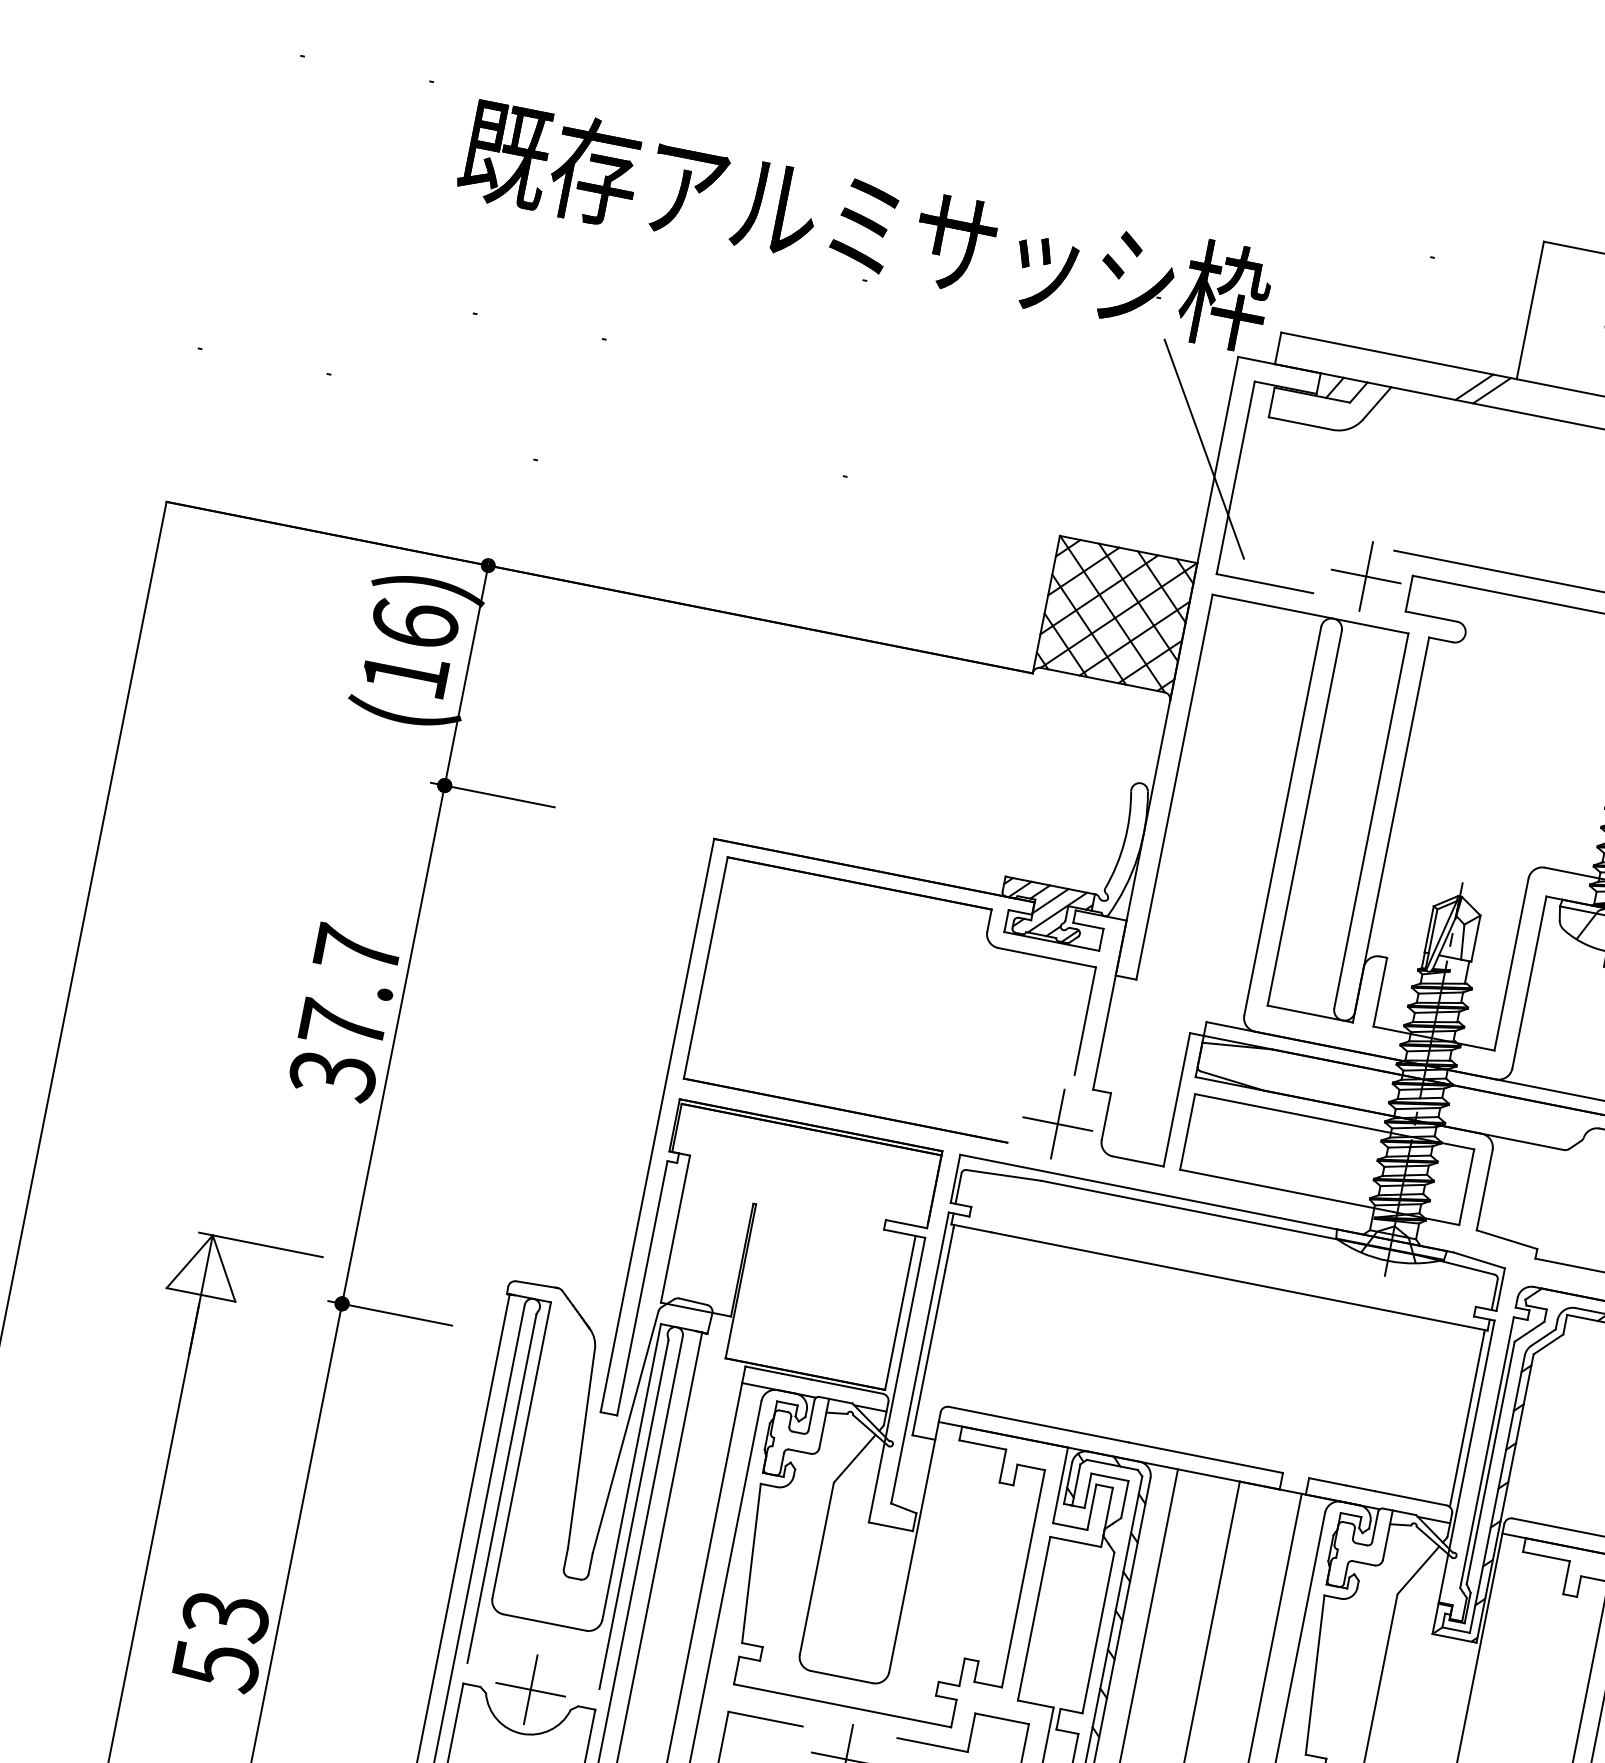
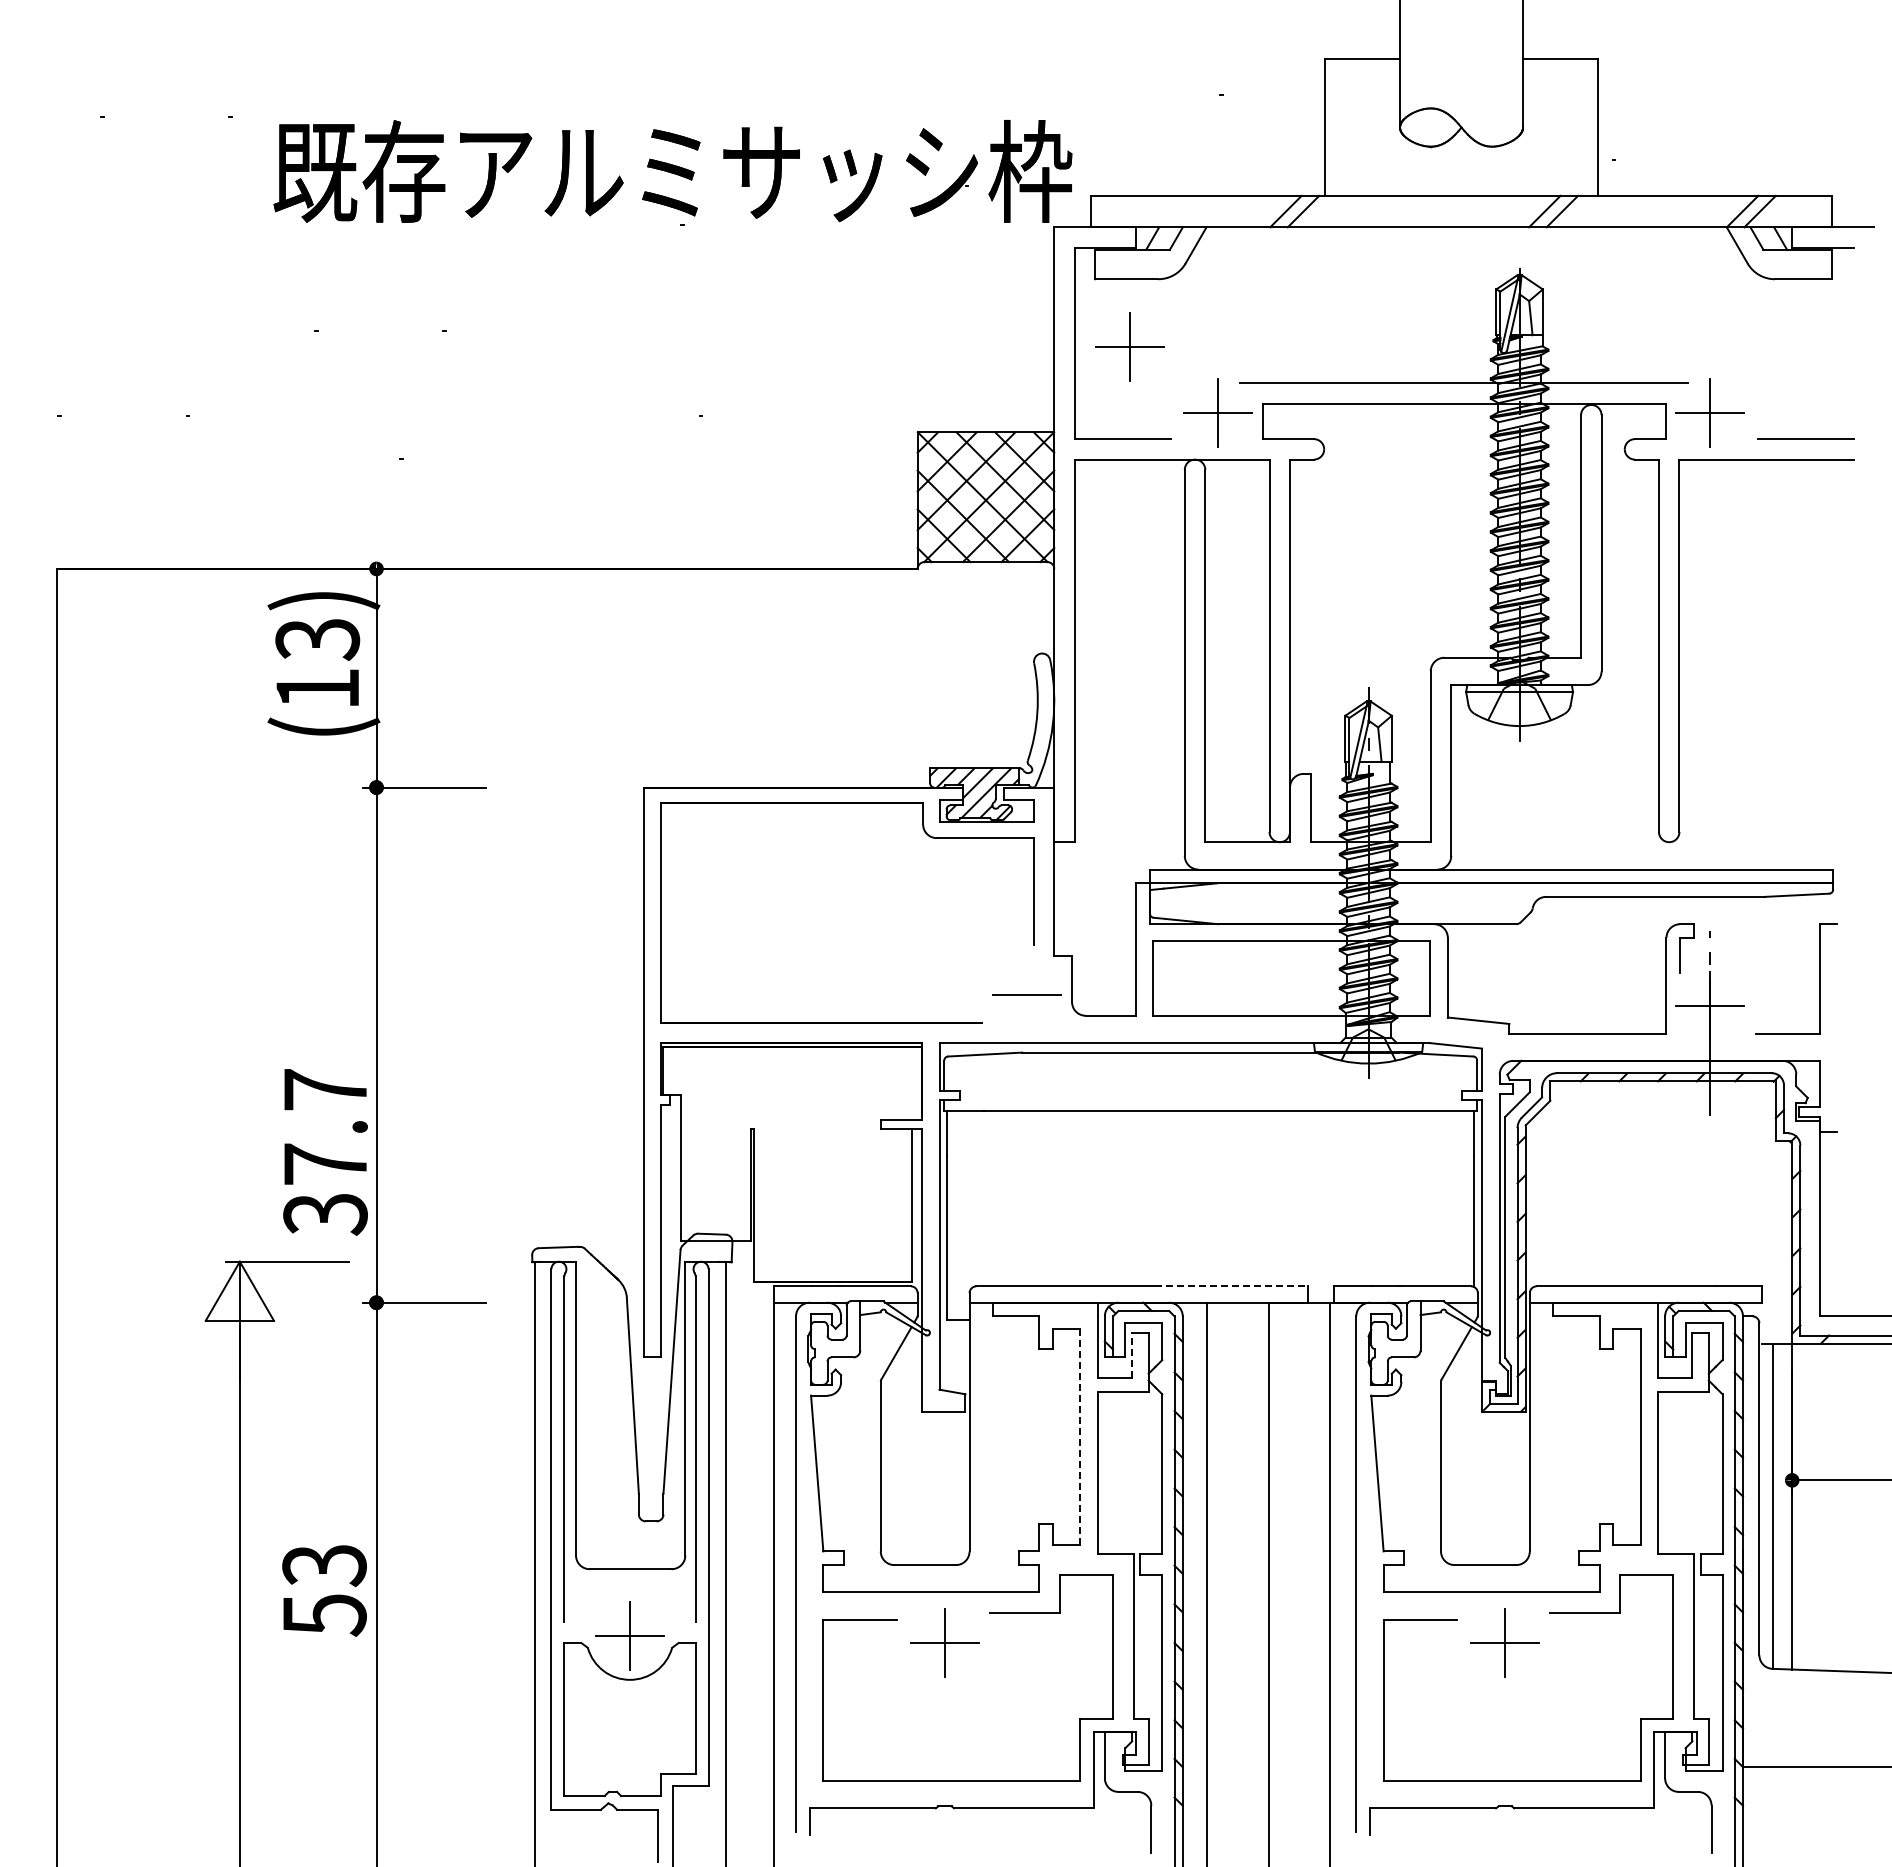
line: (1204, 448) -> (1039, 321), removed
part: (1290, 491) -> (1129, 346), added
text: (414, 624) -> (317, 639), (16) -> (13)
text: (345, 1013) -> (325, 1152), moved
line: (1057, 1124) -> (1026, 995), removed
line: (1205, 1457) -> (1231, 1286), solid -> dashed
line: (1092, 1507) -> (1132, 1355), solid -> dashed
line: (1023, 1578) -> (1080, 1436), solid -> dashed
text: (220, 1641) -> (324, 1590), moved

